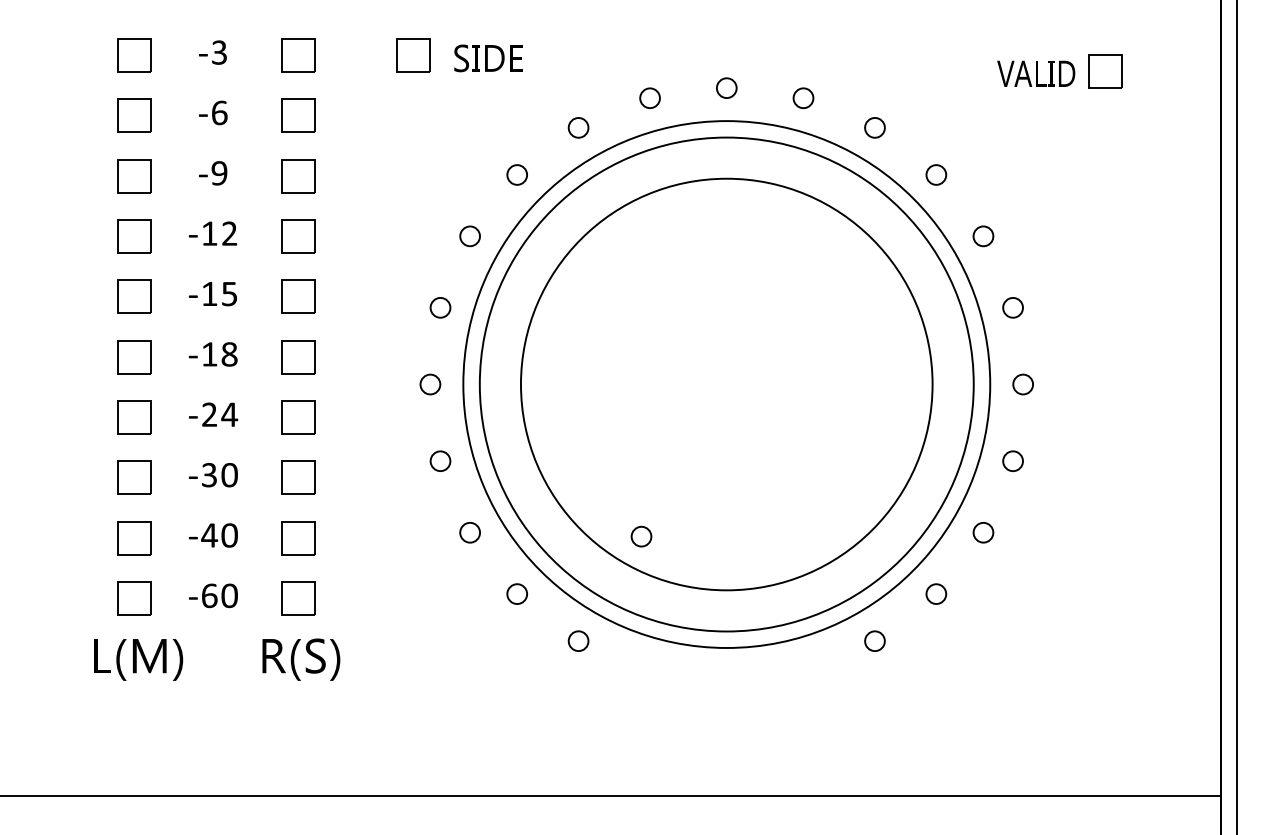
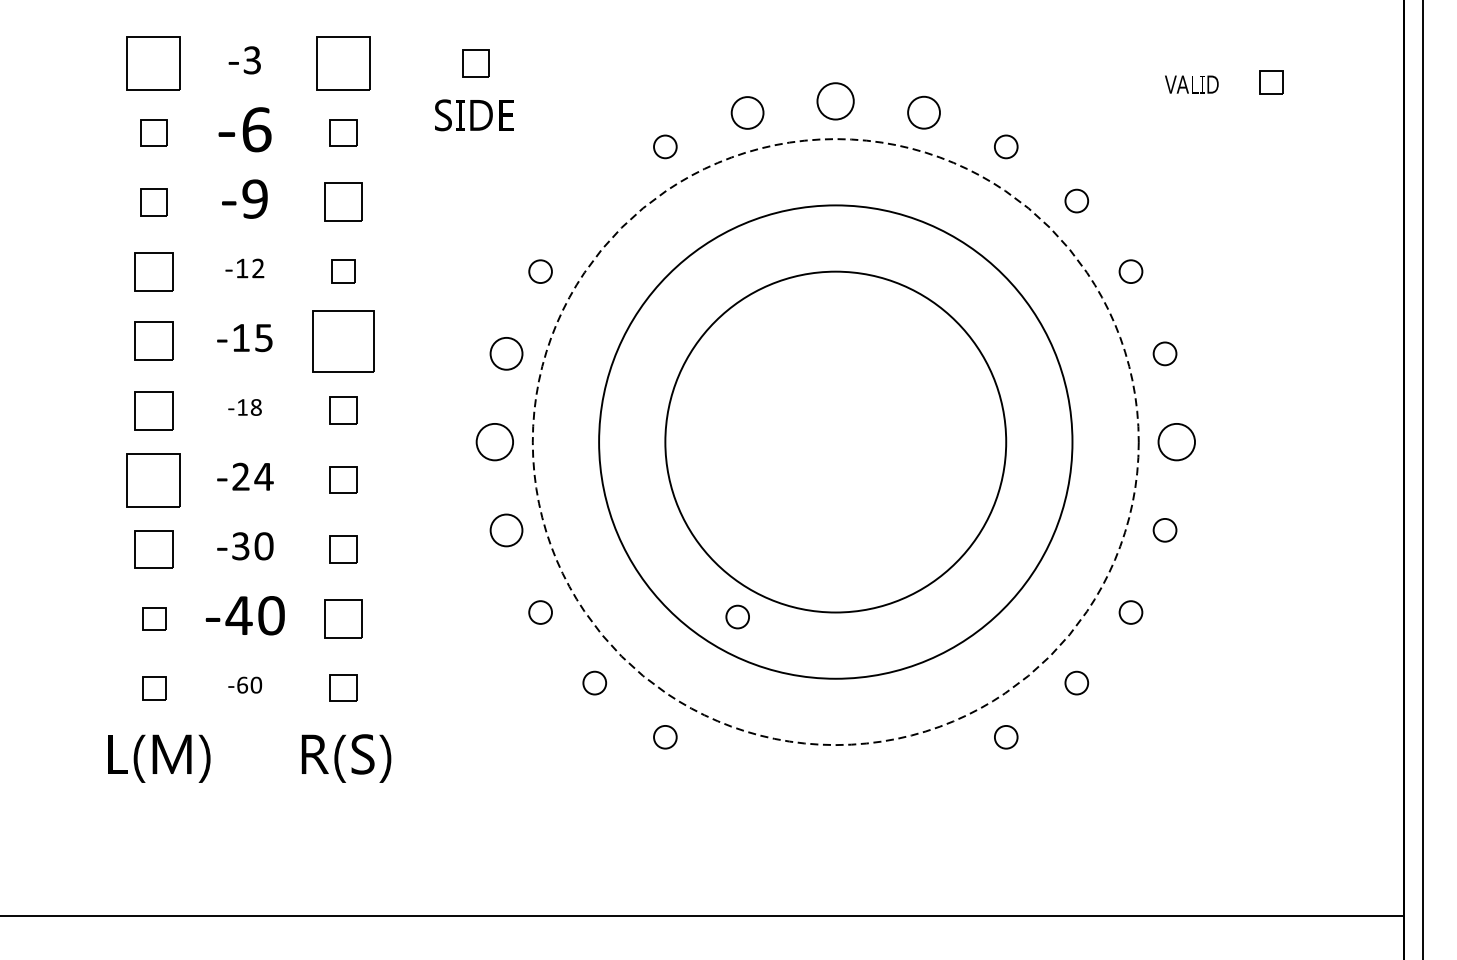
part: (134, 55) -> (154, 63), size x1.4
part: (298, 55) -> (343, 63), size x1.4
part: (413, 55) -> (475, 63), size x0.7
part: (488, 58) -> (474, 115), moved
part: (1105, 71) -> (1271, 82), size x0.6
part: (1036, 73) -> (1191, 84), size x0.6
circle: (726, 87) -> (835, 100), size x1.6
circle: (649, 97) -> (746, 111), size x1.4
circle: (803, 98) -> (924, 113), size x1.4
part: (213, 112) -> (245, 129), size x1.6
part: (134, 115) -> (154, 132), size x0.7
part: (298, 115) -> (343, 132), size x0.7
part: (213, 173) -> (245, 199), size x1.4
circle: (516, 174) -> (593, 200), removed
part: (134, 176) -> (154, 202), size x0.7
part: (212, 233) -> (244, 268), size x0.7
part: (298, 236) -> (343, 271), size x0.6
part: (298, 296) -> (343, 340), size x1.6
circle: (440, 307) -> (506, 353), size x1.4
part: (212, 354) -> (244, 407), size x0.6
part: (298, 357) -> (343, 410), size x0.7
circle: (430, 384) -> (495, 442), size x1.6
circle: (726, 384) -> (835, 442), size x0.6
circle: (726, 384) -> (835, 442), solid -> dashed
circle: (1022, 384) -> (1175, 442), size x1.6
part: (134, 417) -> (154, 480), size x1.4
part: (298, 417) -> (343, 480), size x0.7
circle: (440, 460) -> (506, 529), size x1.4
part: (298, 477) -> (343, 549), size x0.7
part: (213, 535) -> (245, 615), size x1.4
part: (134, 538) -> (154, 619), size x0.6
part: (212, 595) -> (244, 684), size x0.6
part: (134, 598) -> (154, 688), size x0.6
part: (298, 598) -> (343, 688), size x0.7

